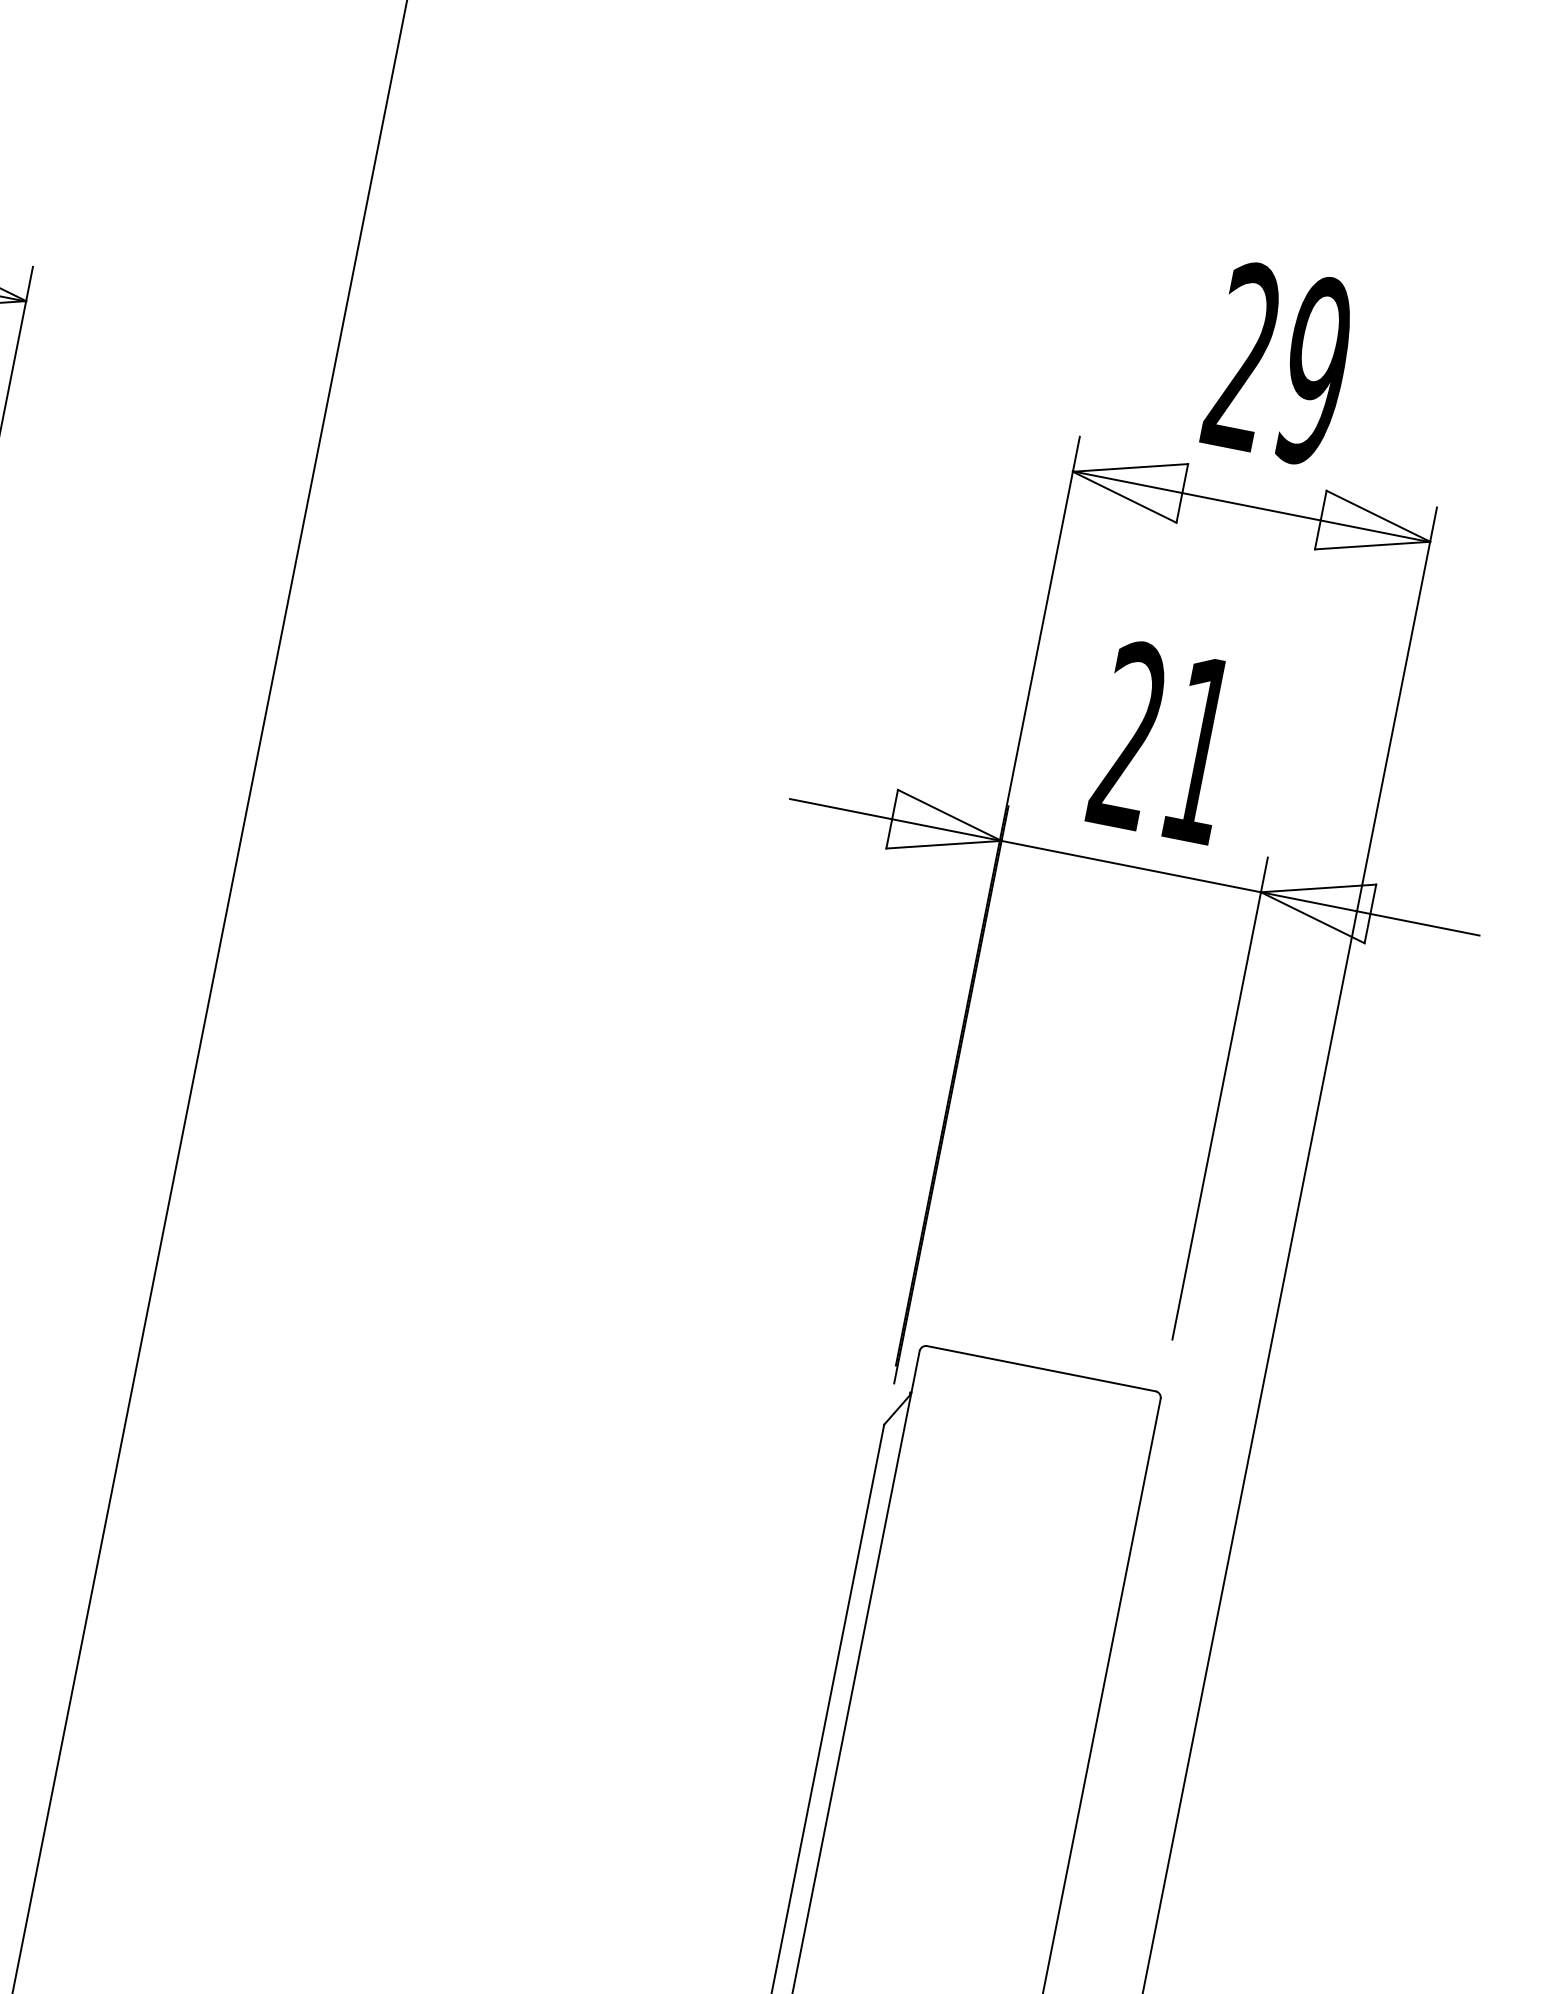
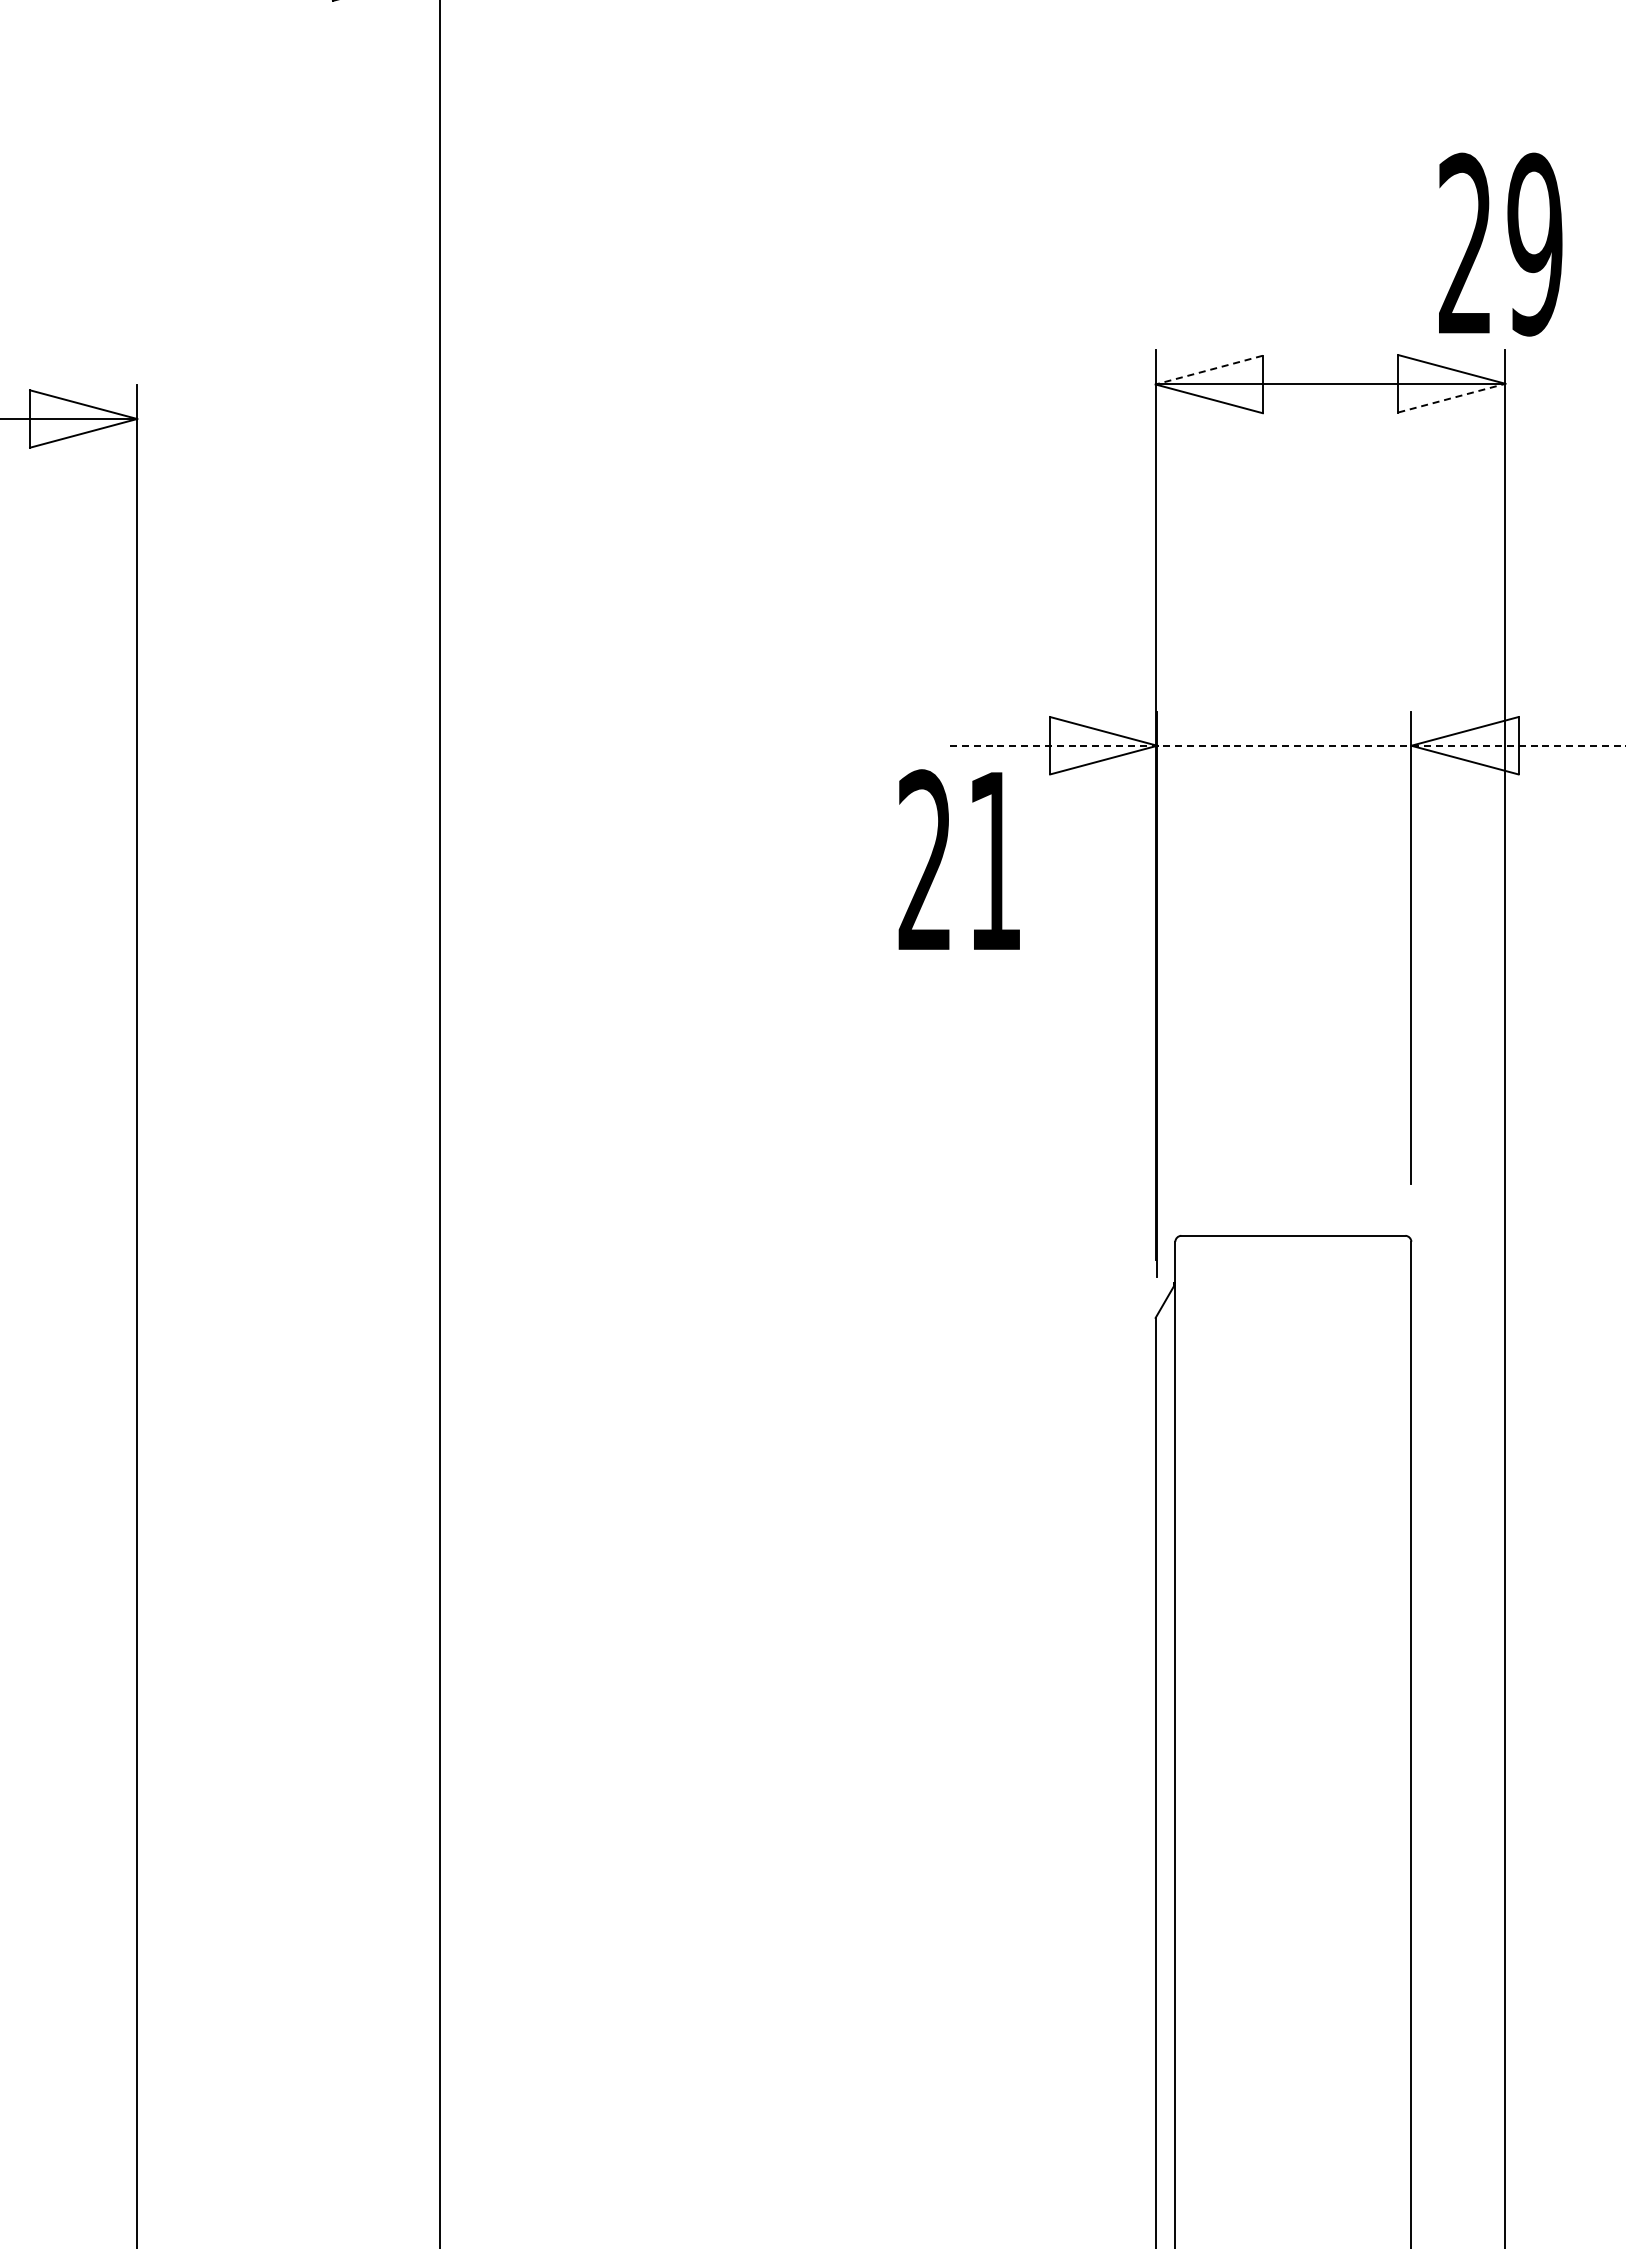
text: (1279, 364) -> (1500, 244), moved
line: (1129, 468) -> (1208, 370), solid -> dashed
line: (1373, 546) -> (1452, 398), solid -> dashed
text: (1163, 741) -> (958, 859), moved
line: (1134, 866) -> (1287, 745), solid -> dashed

